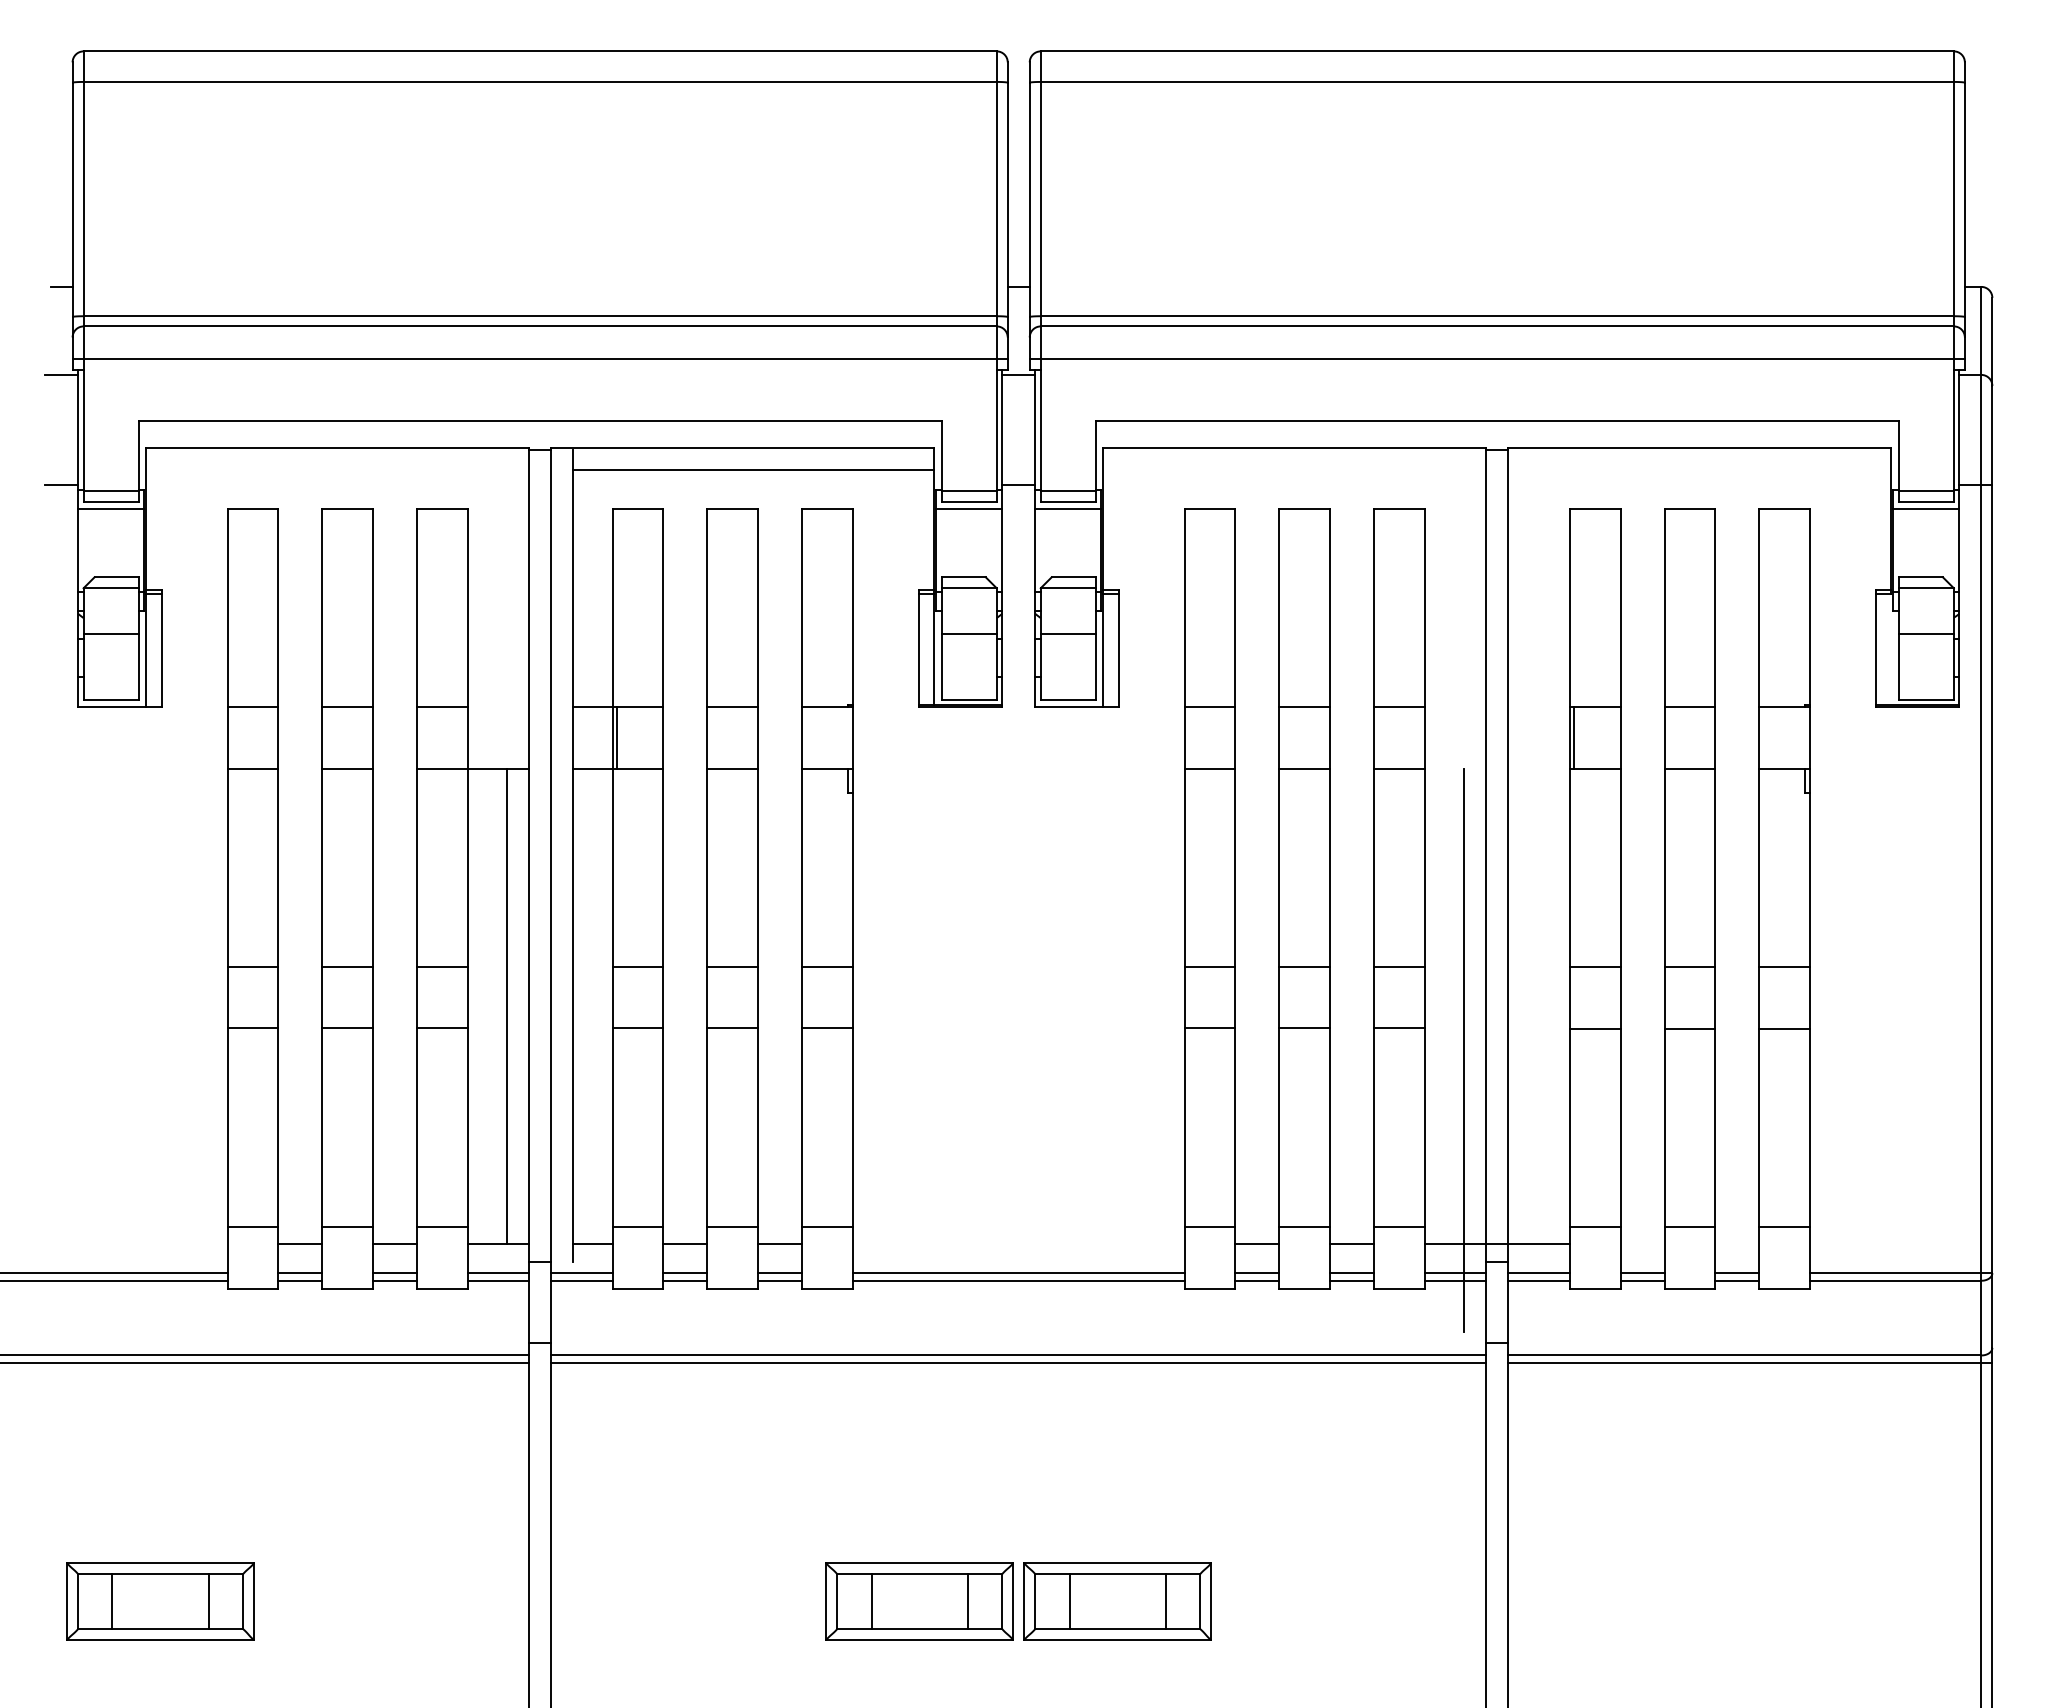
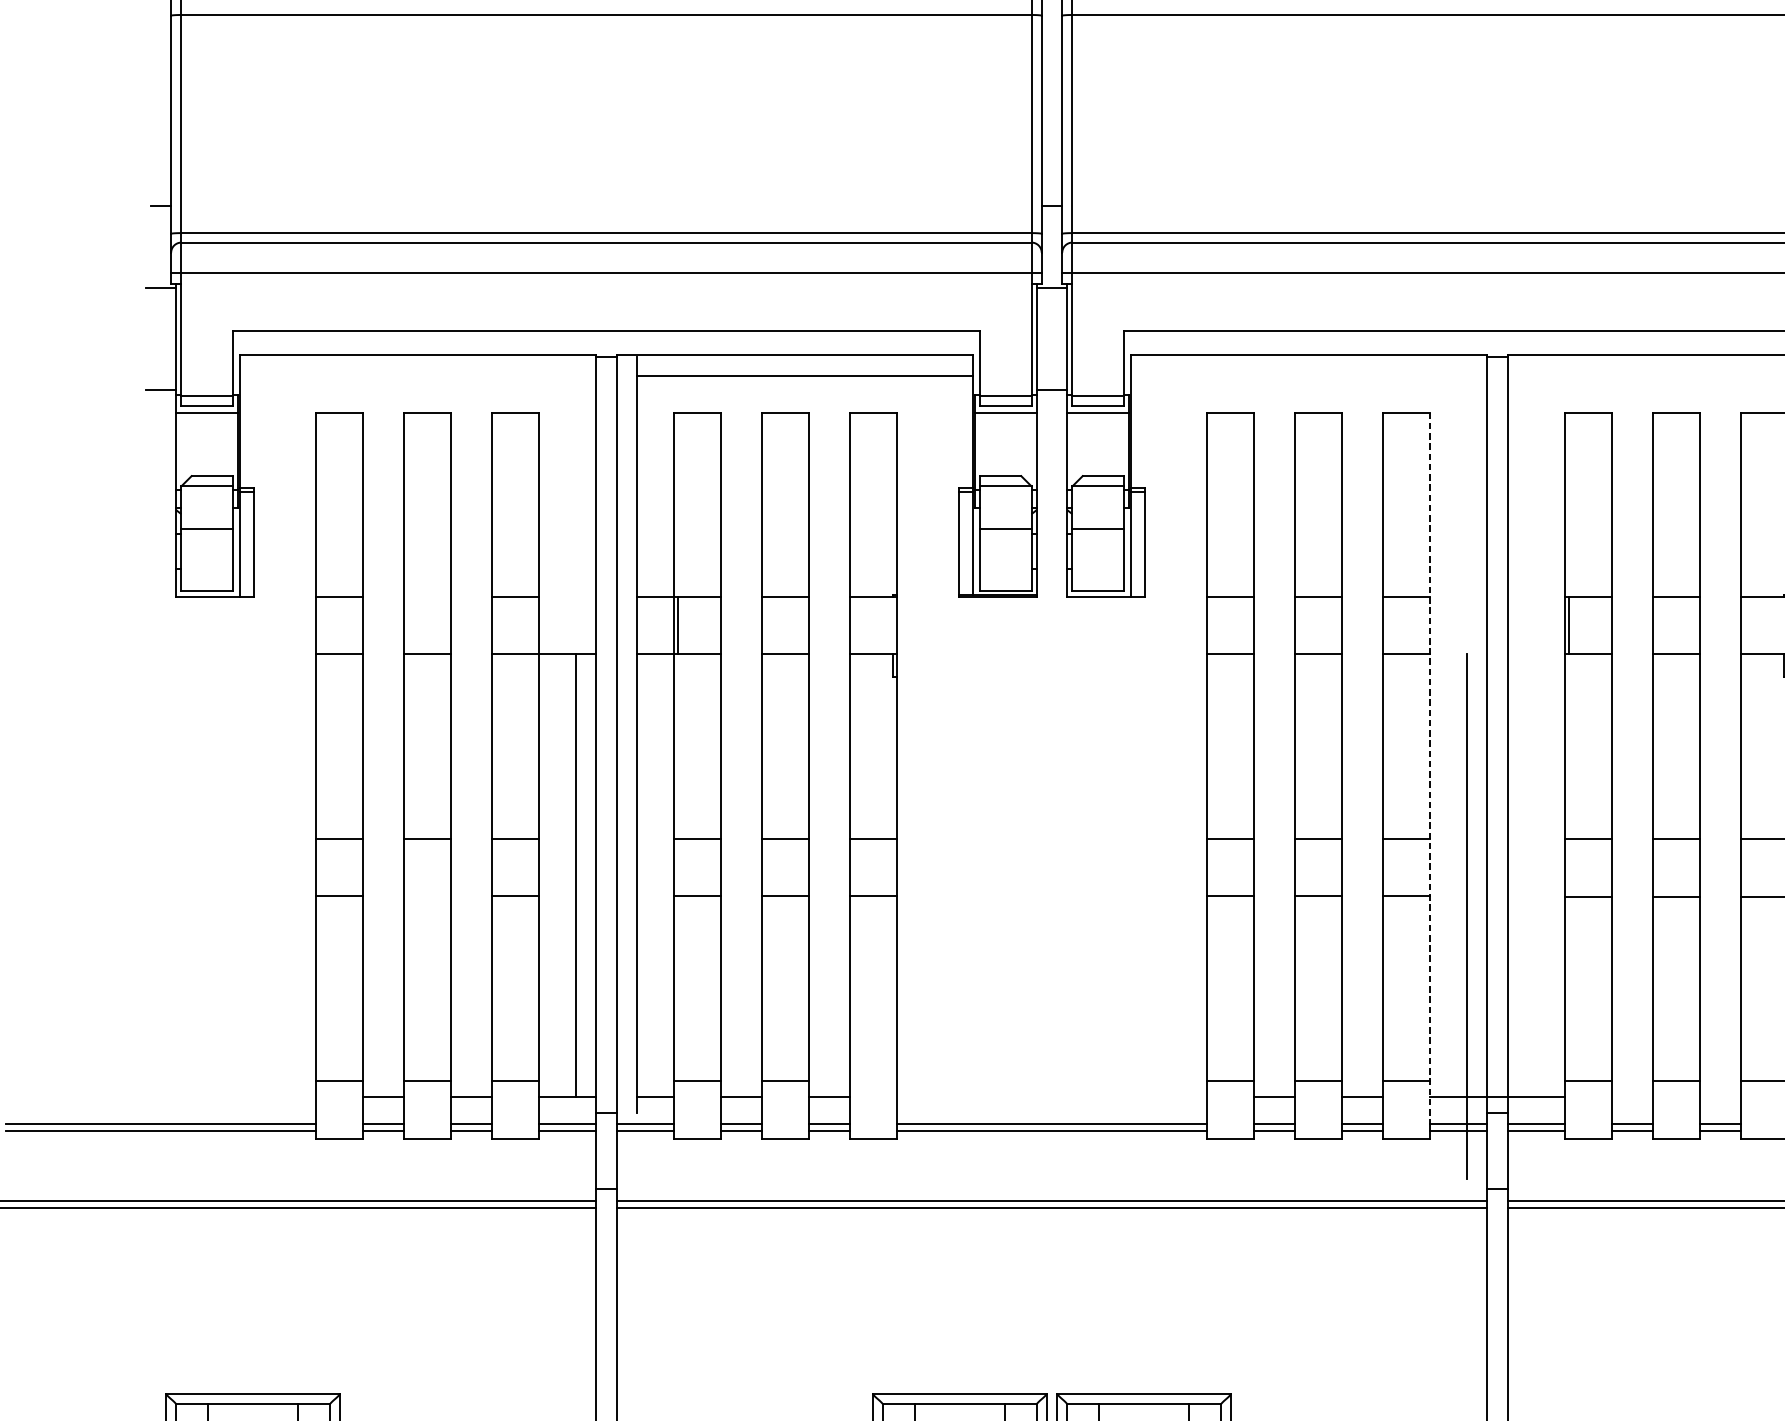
line: (347, 707) -> (427, 597), removed
line: (1424, 891) -> (1429, 768), solid -> dashed
line: (347, 1028) -> (427, 896), removed
line: (827, 1226) -> (873, 1080), removed

